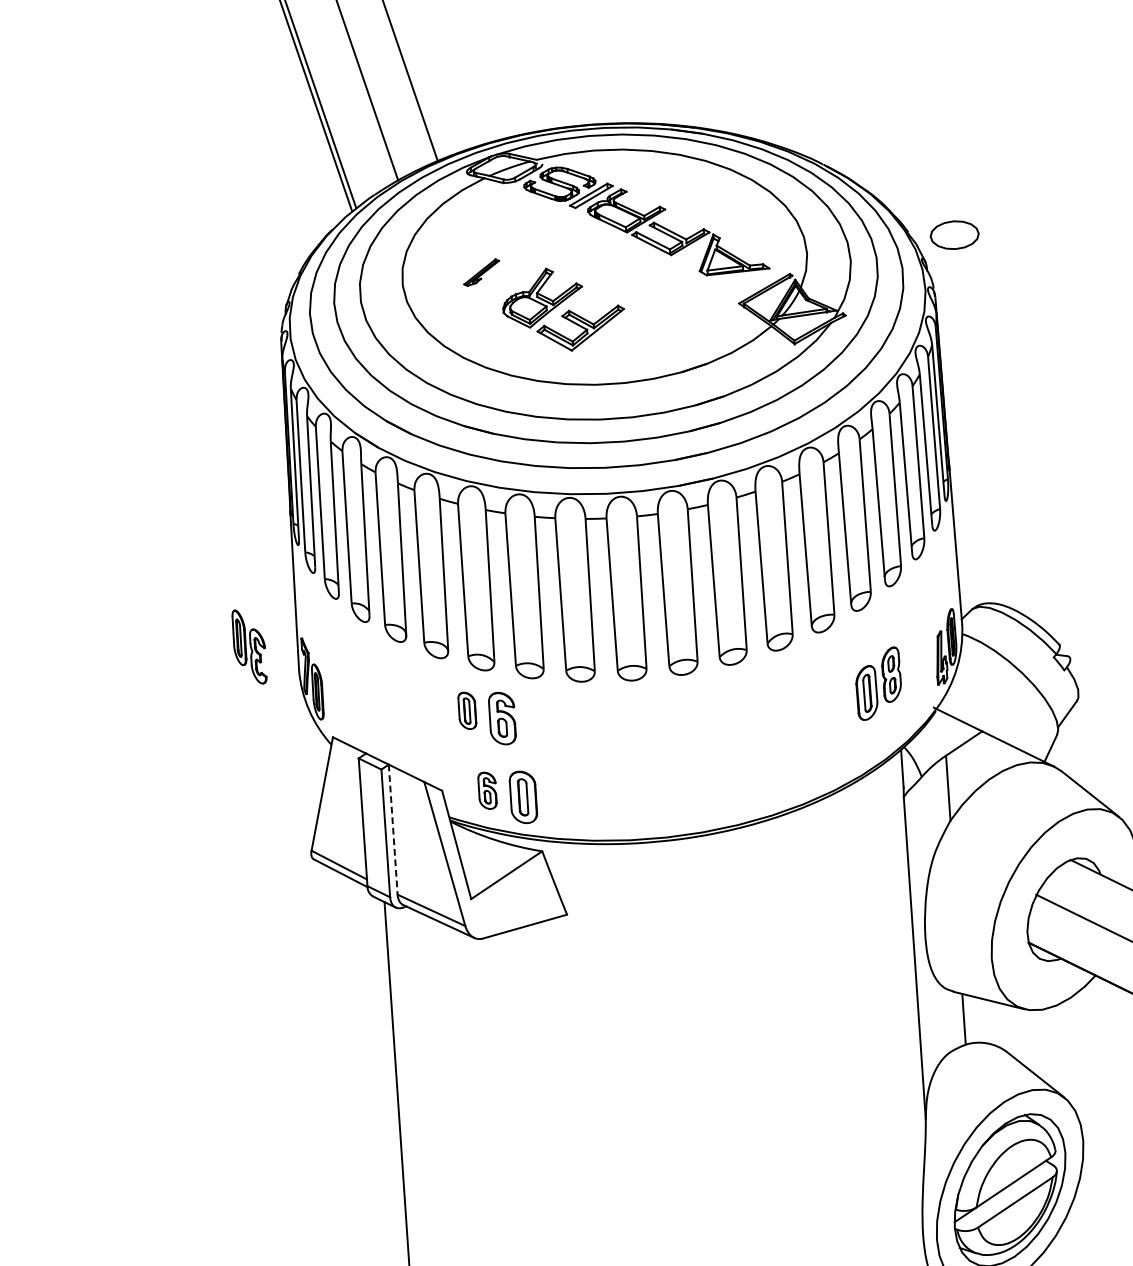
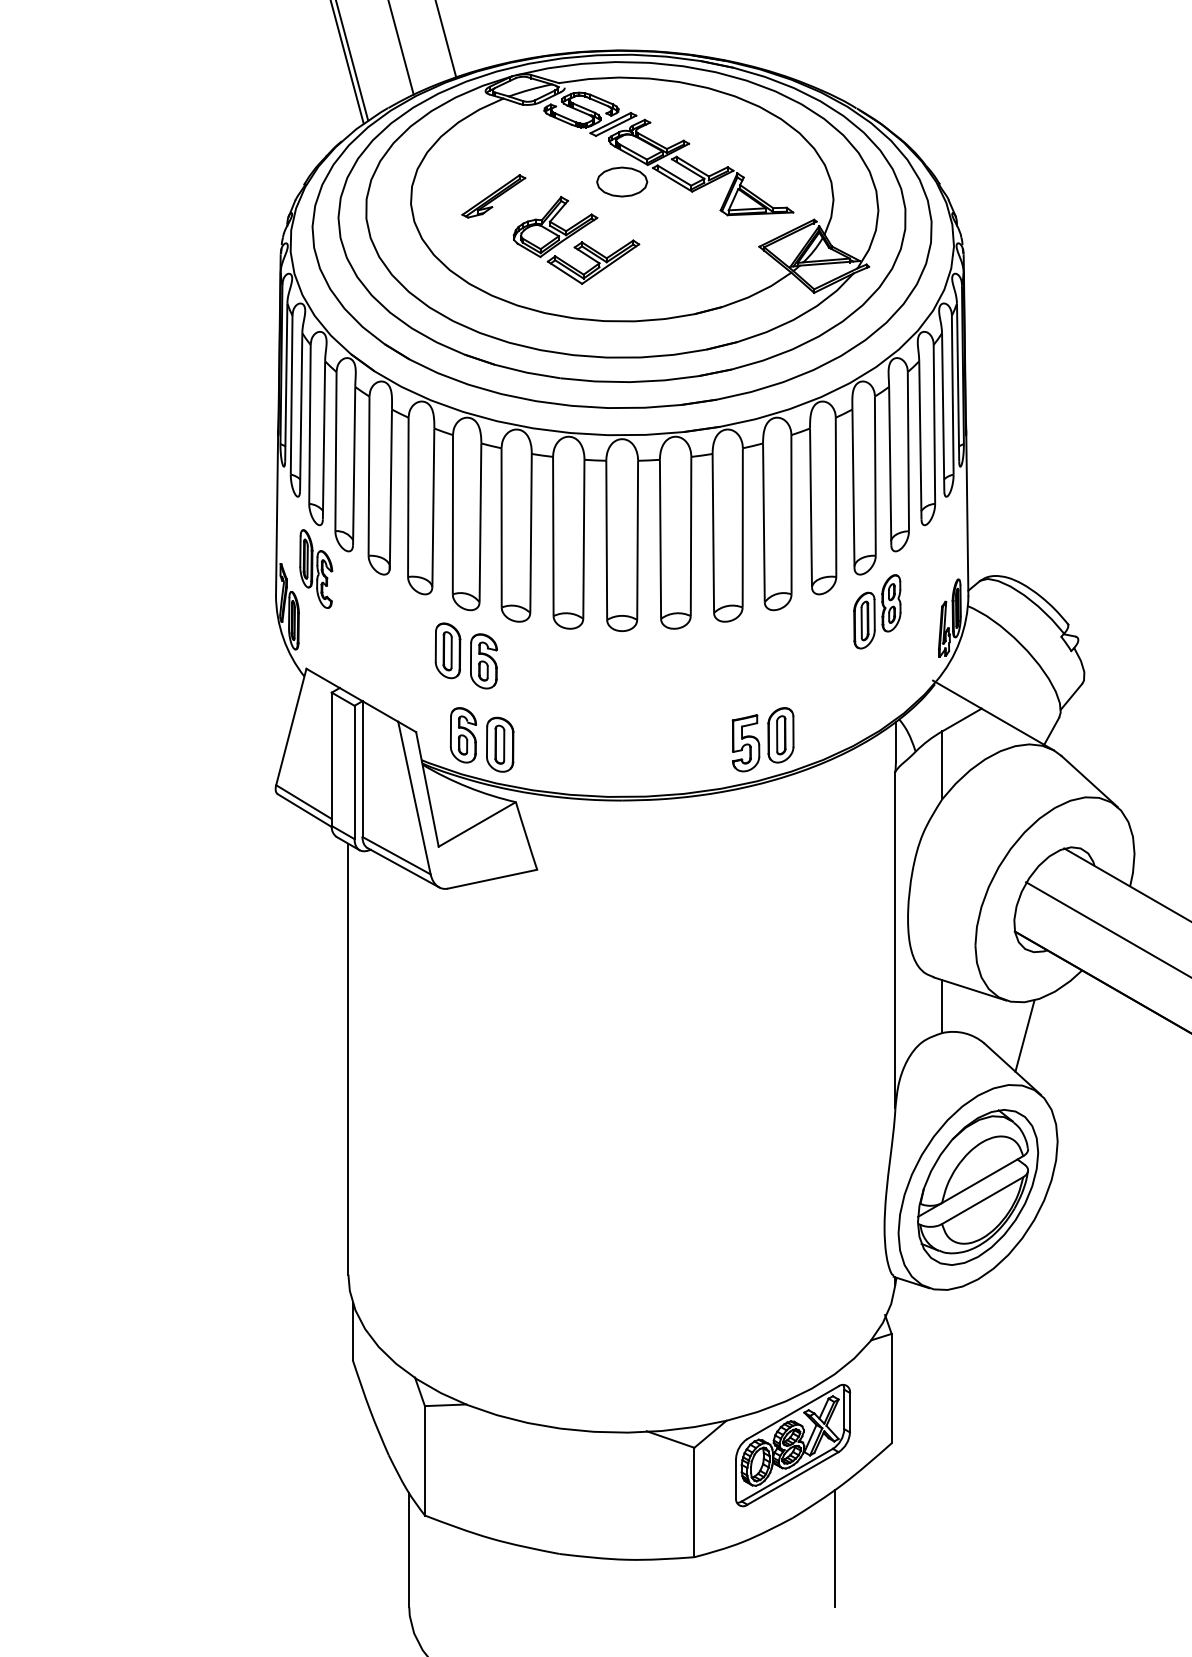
part: (954, 234) -> (622, 181), moved
part: (481, 272) -> (493, 196), size x1.67
part: (249, 646) -> (316, 568), moved
part: (878, 683) -> (877, 611), moved
part: (466, 710) -> (447, 650), size x1.43
part: (774, 775) -> (762, 739), added
part: (486, 790) -> (462, 735), size x1.43
line: (393, 830) -> (362, 769), dashed -> solid
line: (1044, 1041) -> (1024, 1035), added

